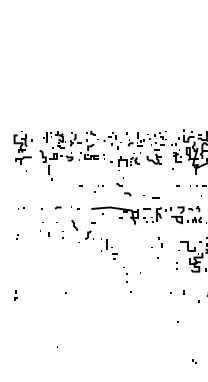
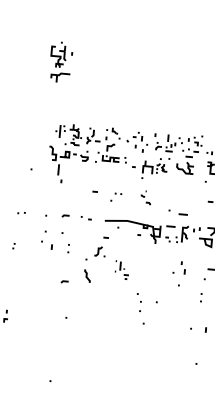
part: (22, 147) -> (60, 61), moved
part: (123, 186) -> (145, 197), size x0.6
curve: (74, 225) -> (87, 276), moved
part: (109, 248) -> (122, 269), size x0.7
line: (61, 262) -> (63, 281), added

